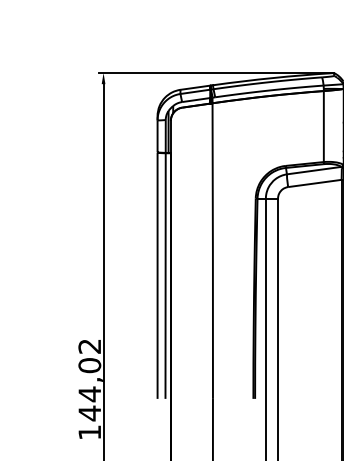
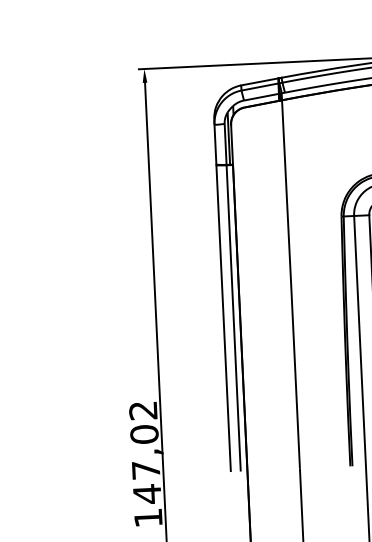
text: (89, 394) -> (145, 470), 144,02 -> 147,02

